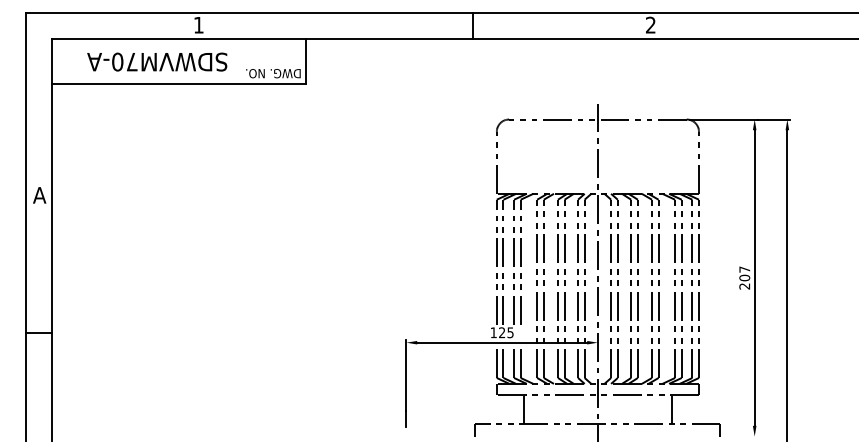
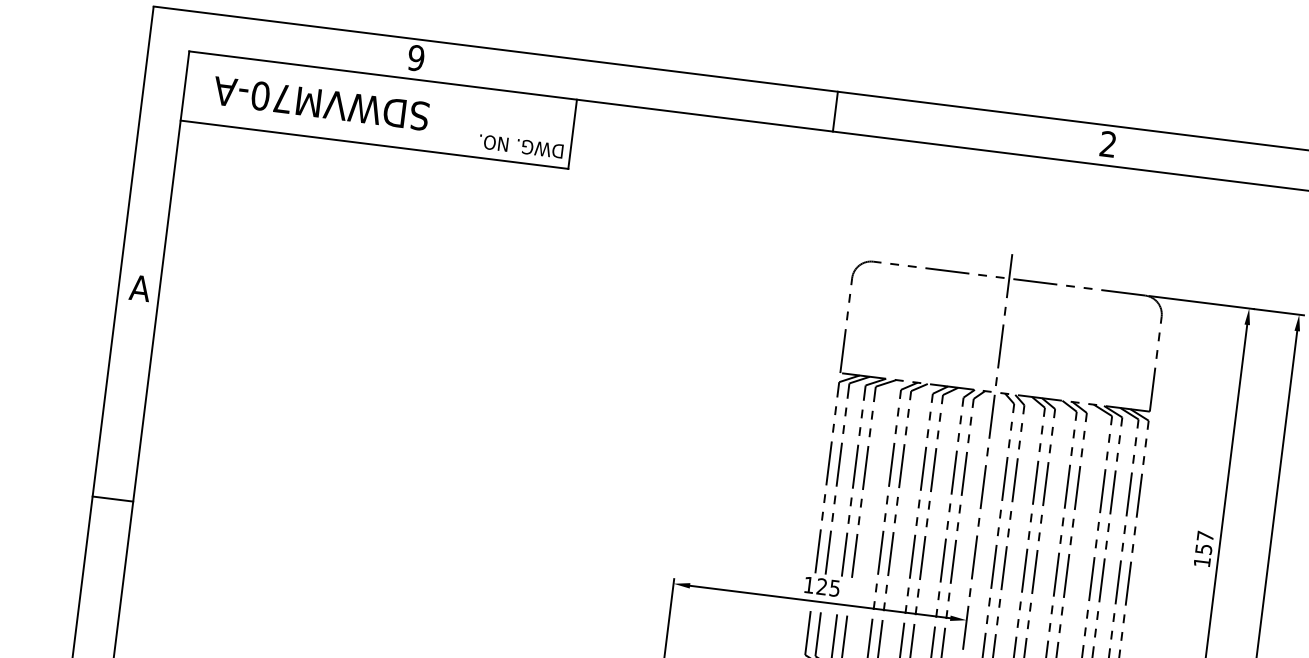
text: (198, 24) -> (415, 56), 1 -> 9
text: (157, 61) -> (321, 102), moved
text: (744, 281) -> (1202, 554), 207 -> 157

